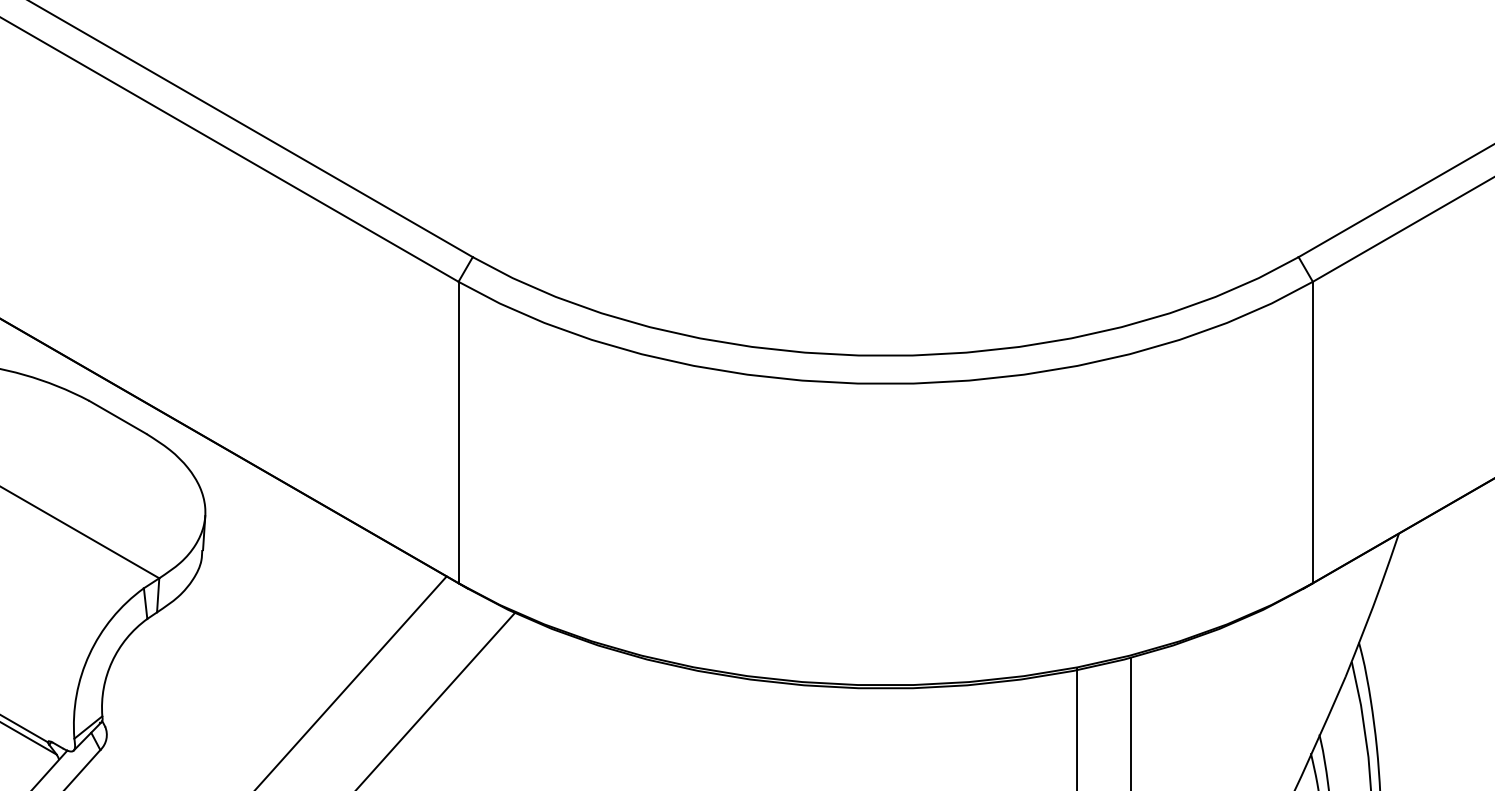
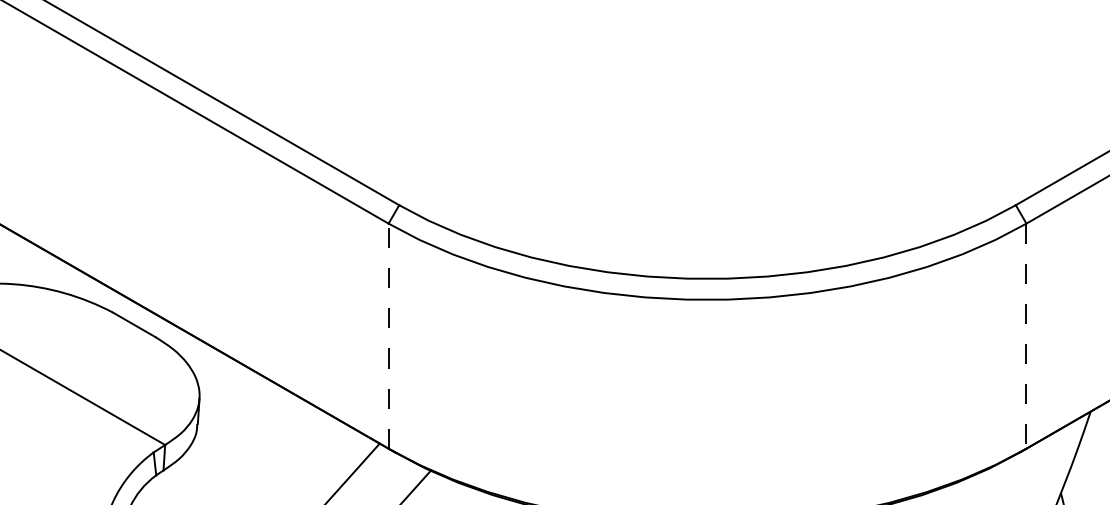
line: (458, 432) -> (388, 336), solid -> dashed
line: (1312, 432) -> (1026, 336), solid -> dashed

